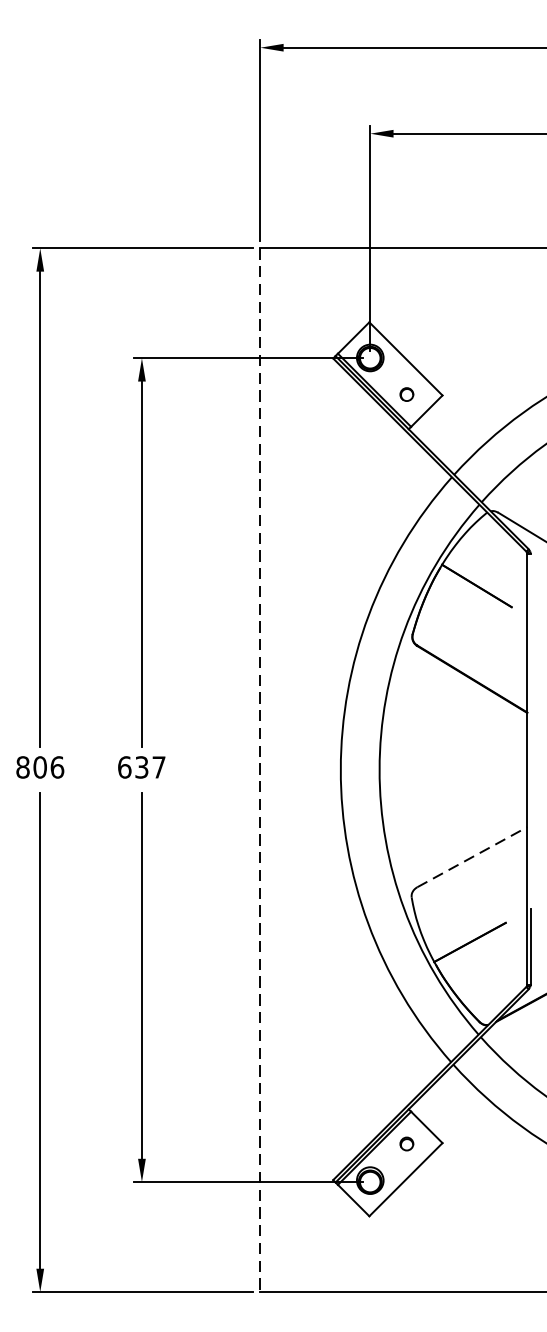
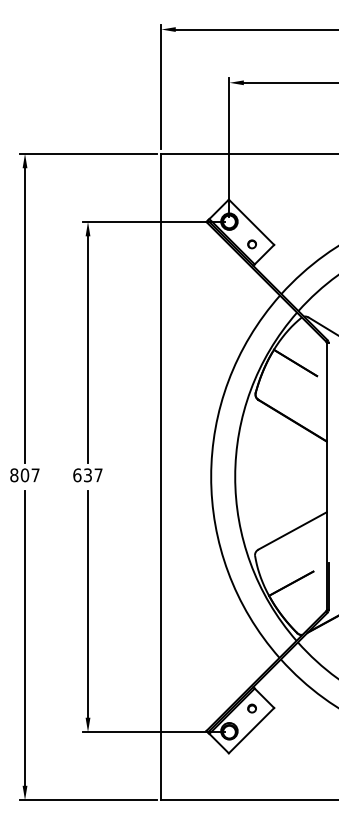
text: (57, 767) -> (35, 475), 806 -> 807
line: (260, 770) -> (161, 477), dashed -> solid
line: (472, 856) -> (292, 530), dashed -> solid

